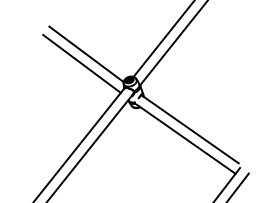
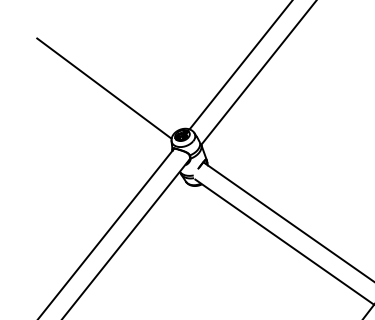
line: (81, 63) -> (95, 105), removed

